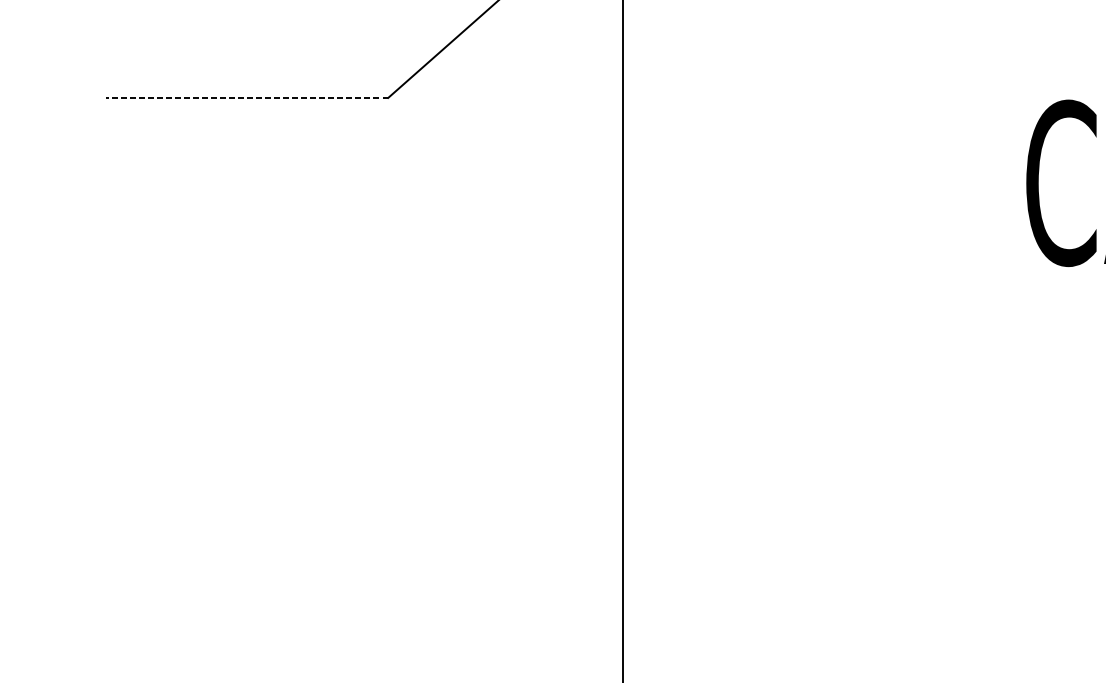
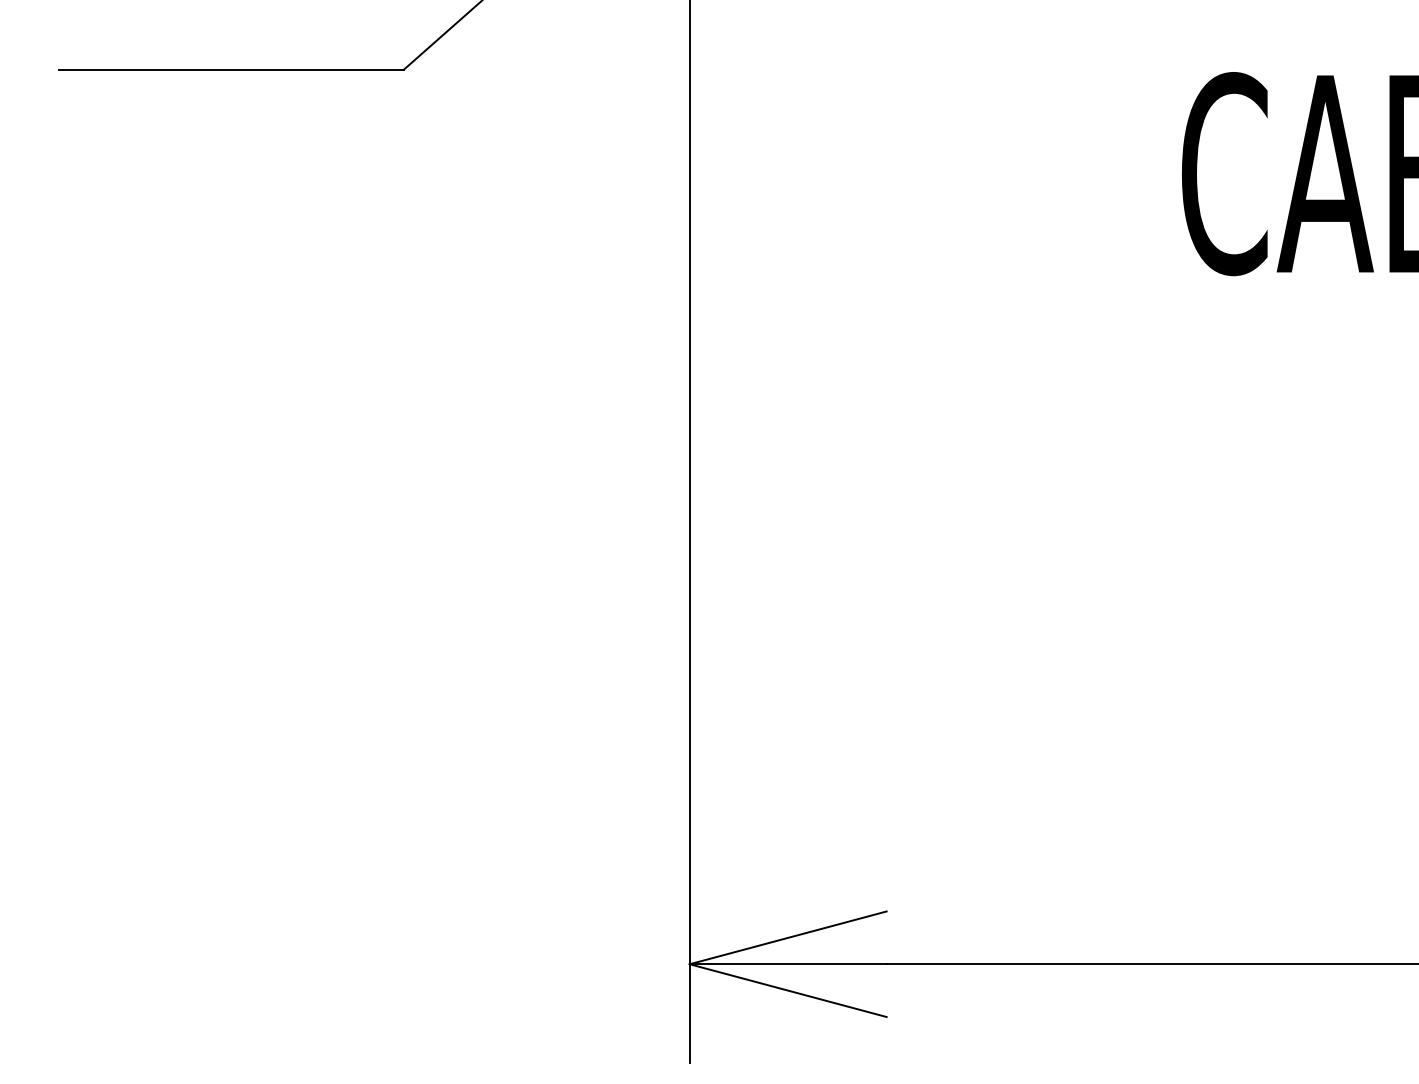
line: (246, 97) -> (230, 69), dashed -> solid

